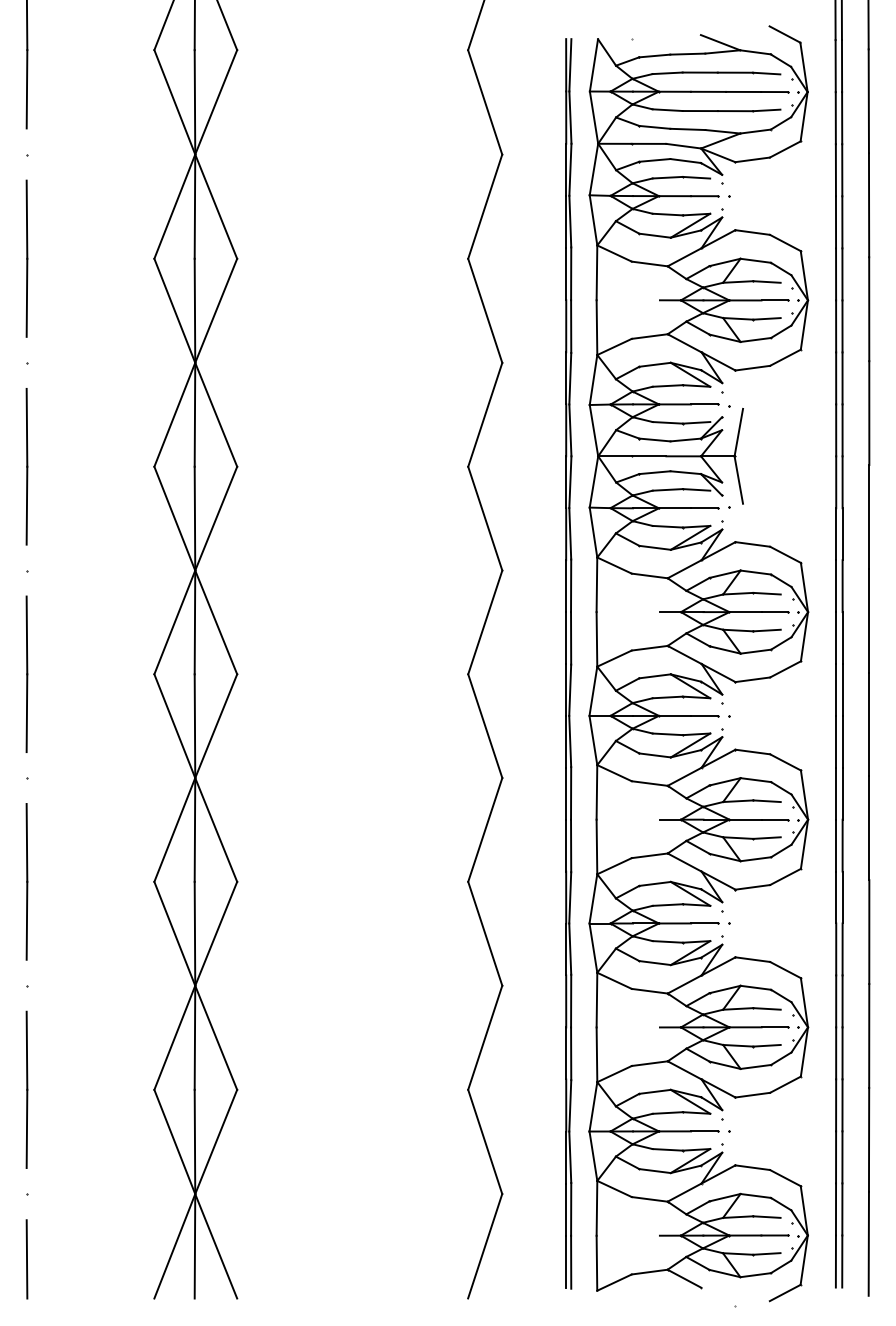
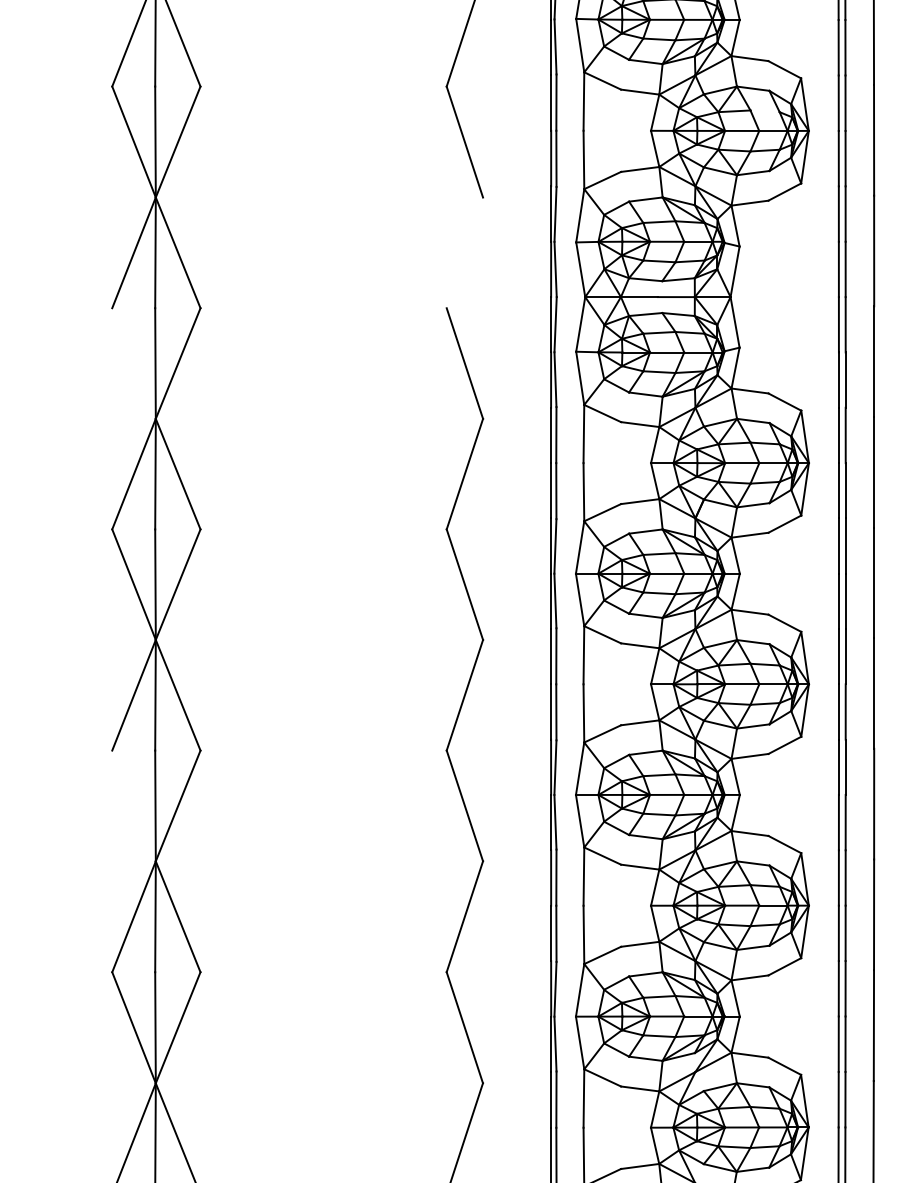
line: (766, 281) -> (764, 110), removed
line: (485, 414) -> (465, 252), removed
line: (174, 518) -> (133, 363), removed
line: (174, 933) -> (133, 805), removed

